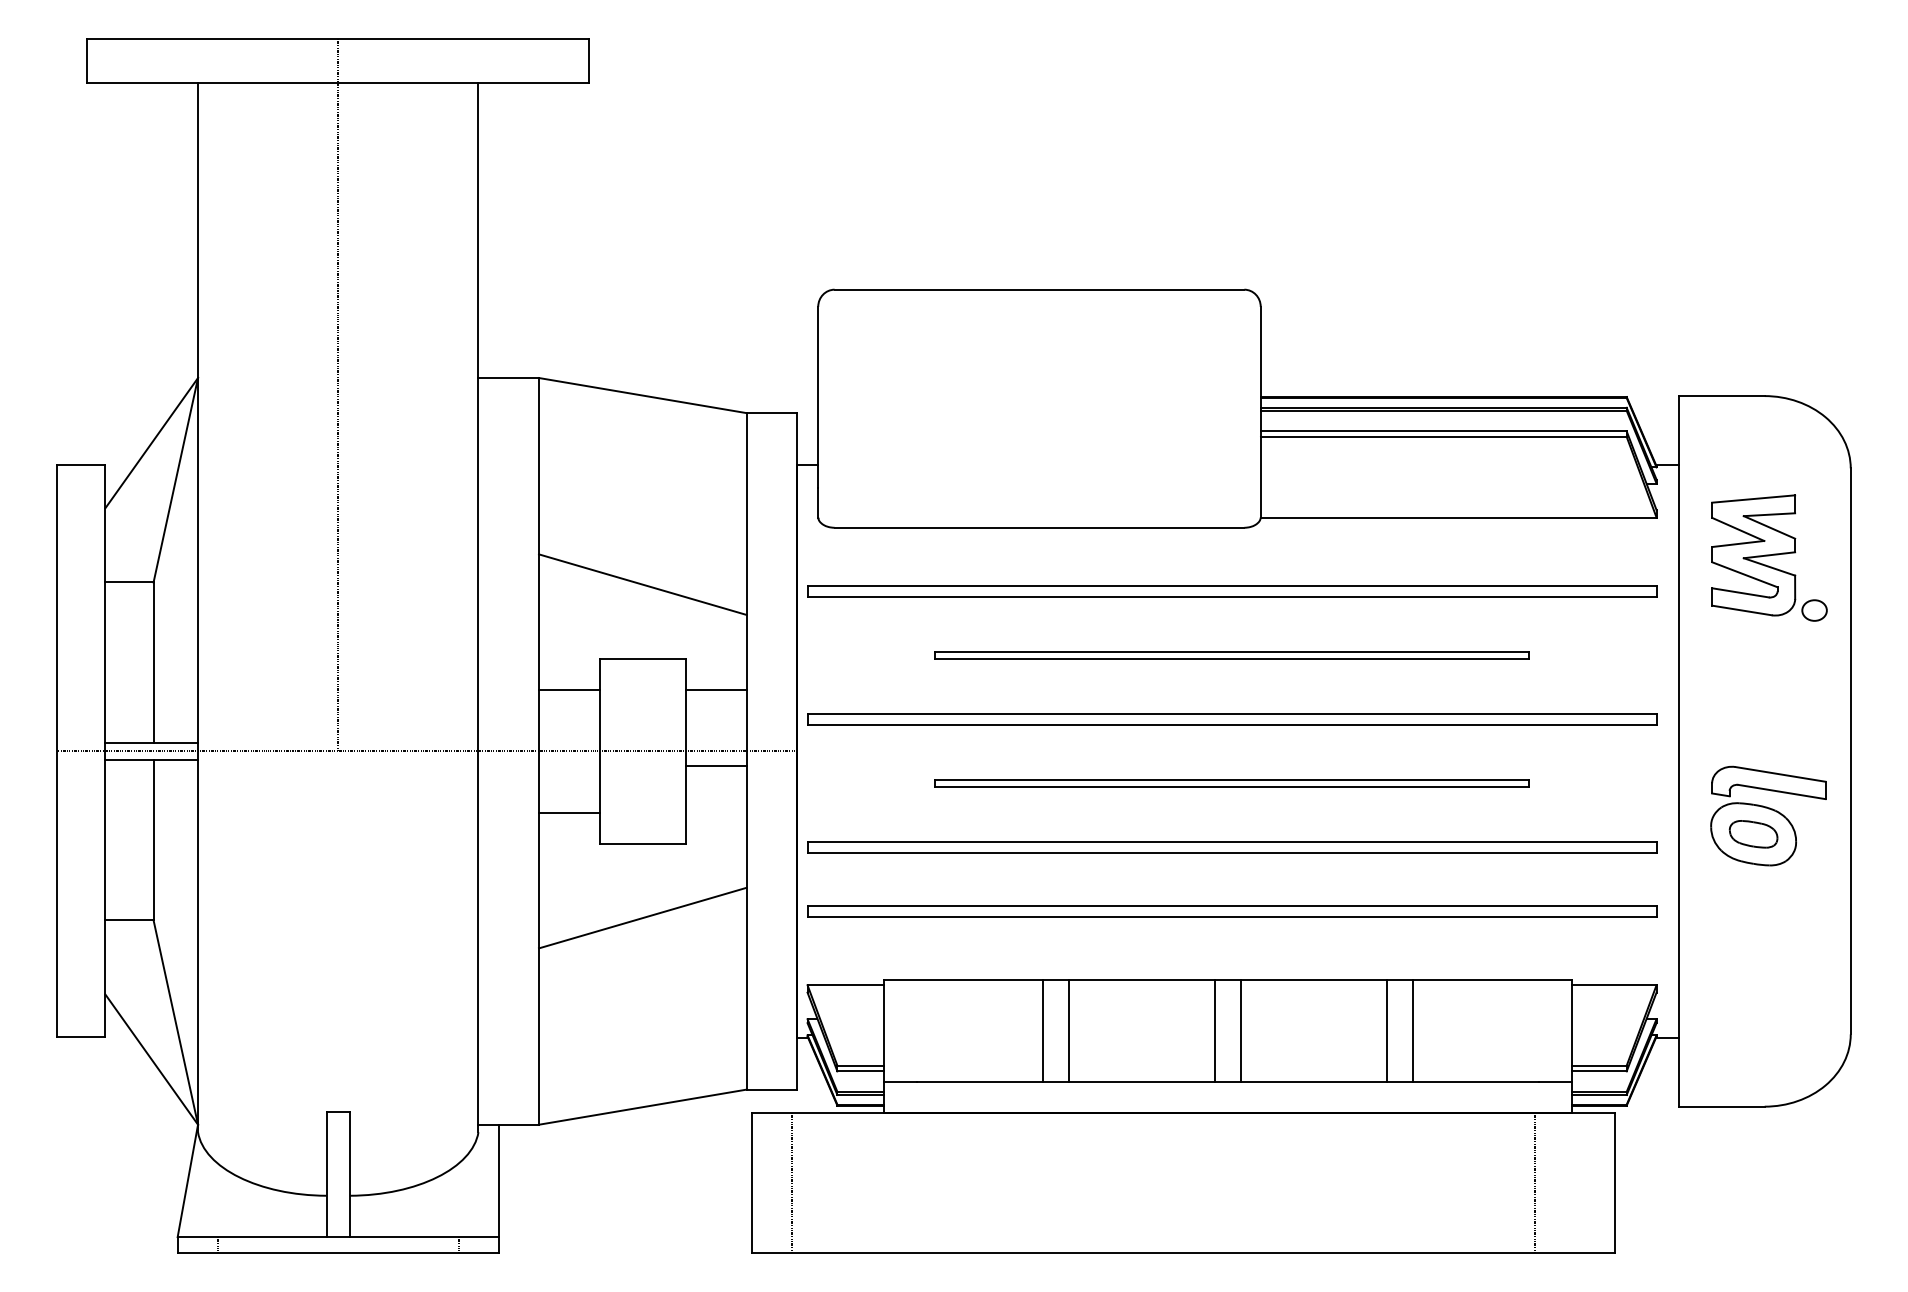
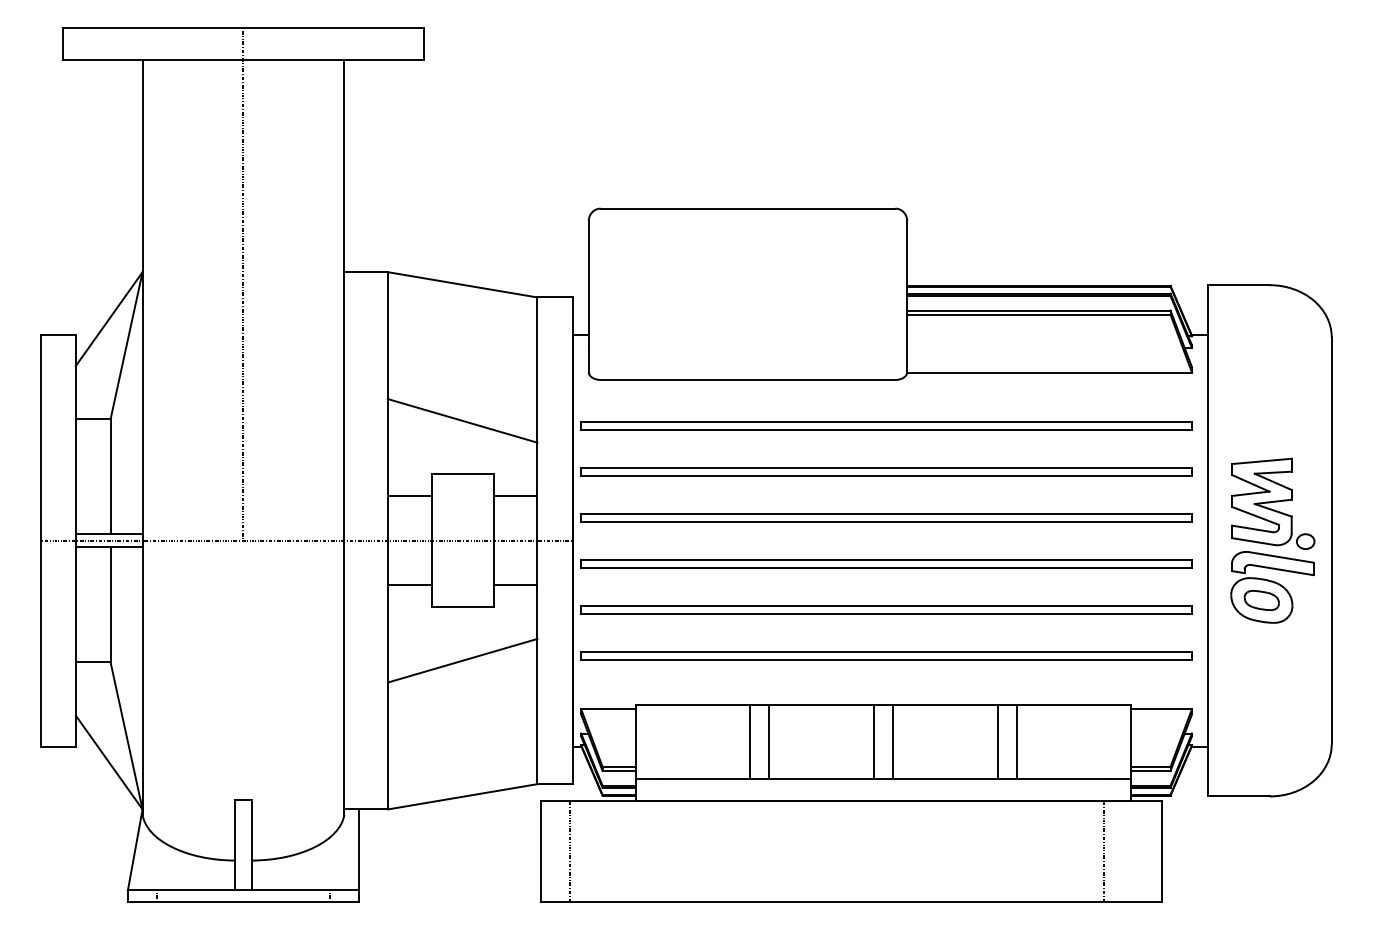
part: (1769, 557) -> (1273, 503), moved
part: (1232, 655) -> (886, 471), size x1.43
line: (716, 765) -> (515, 584), moved
part: (1232, 783) -> (886, 563), size x1.43

